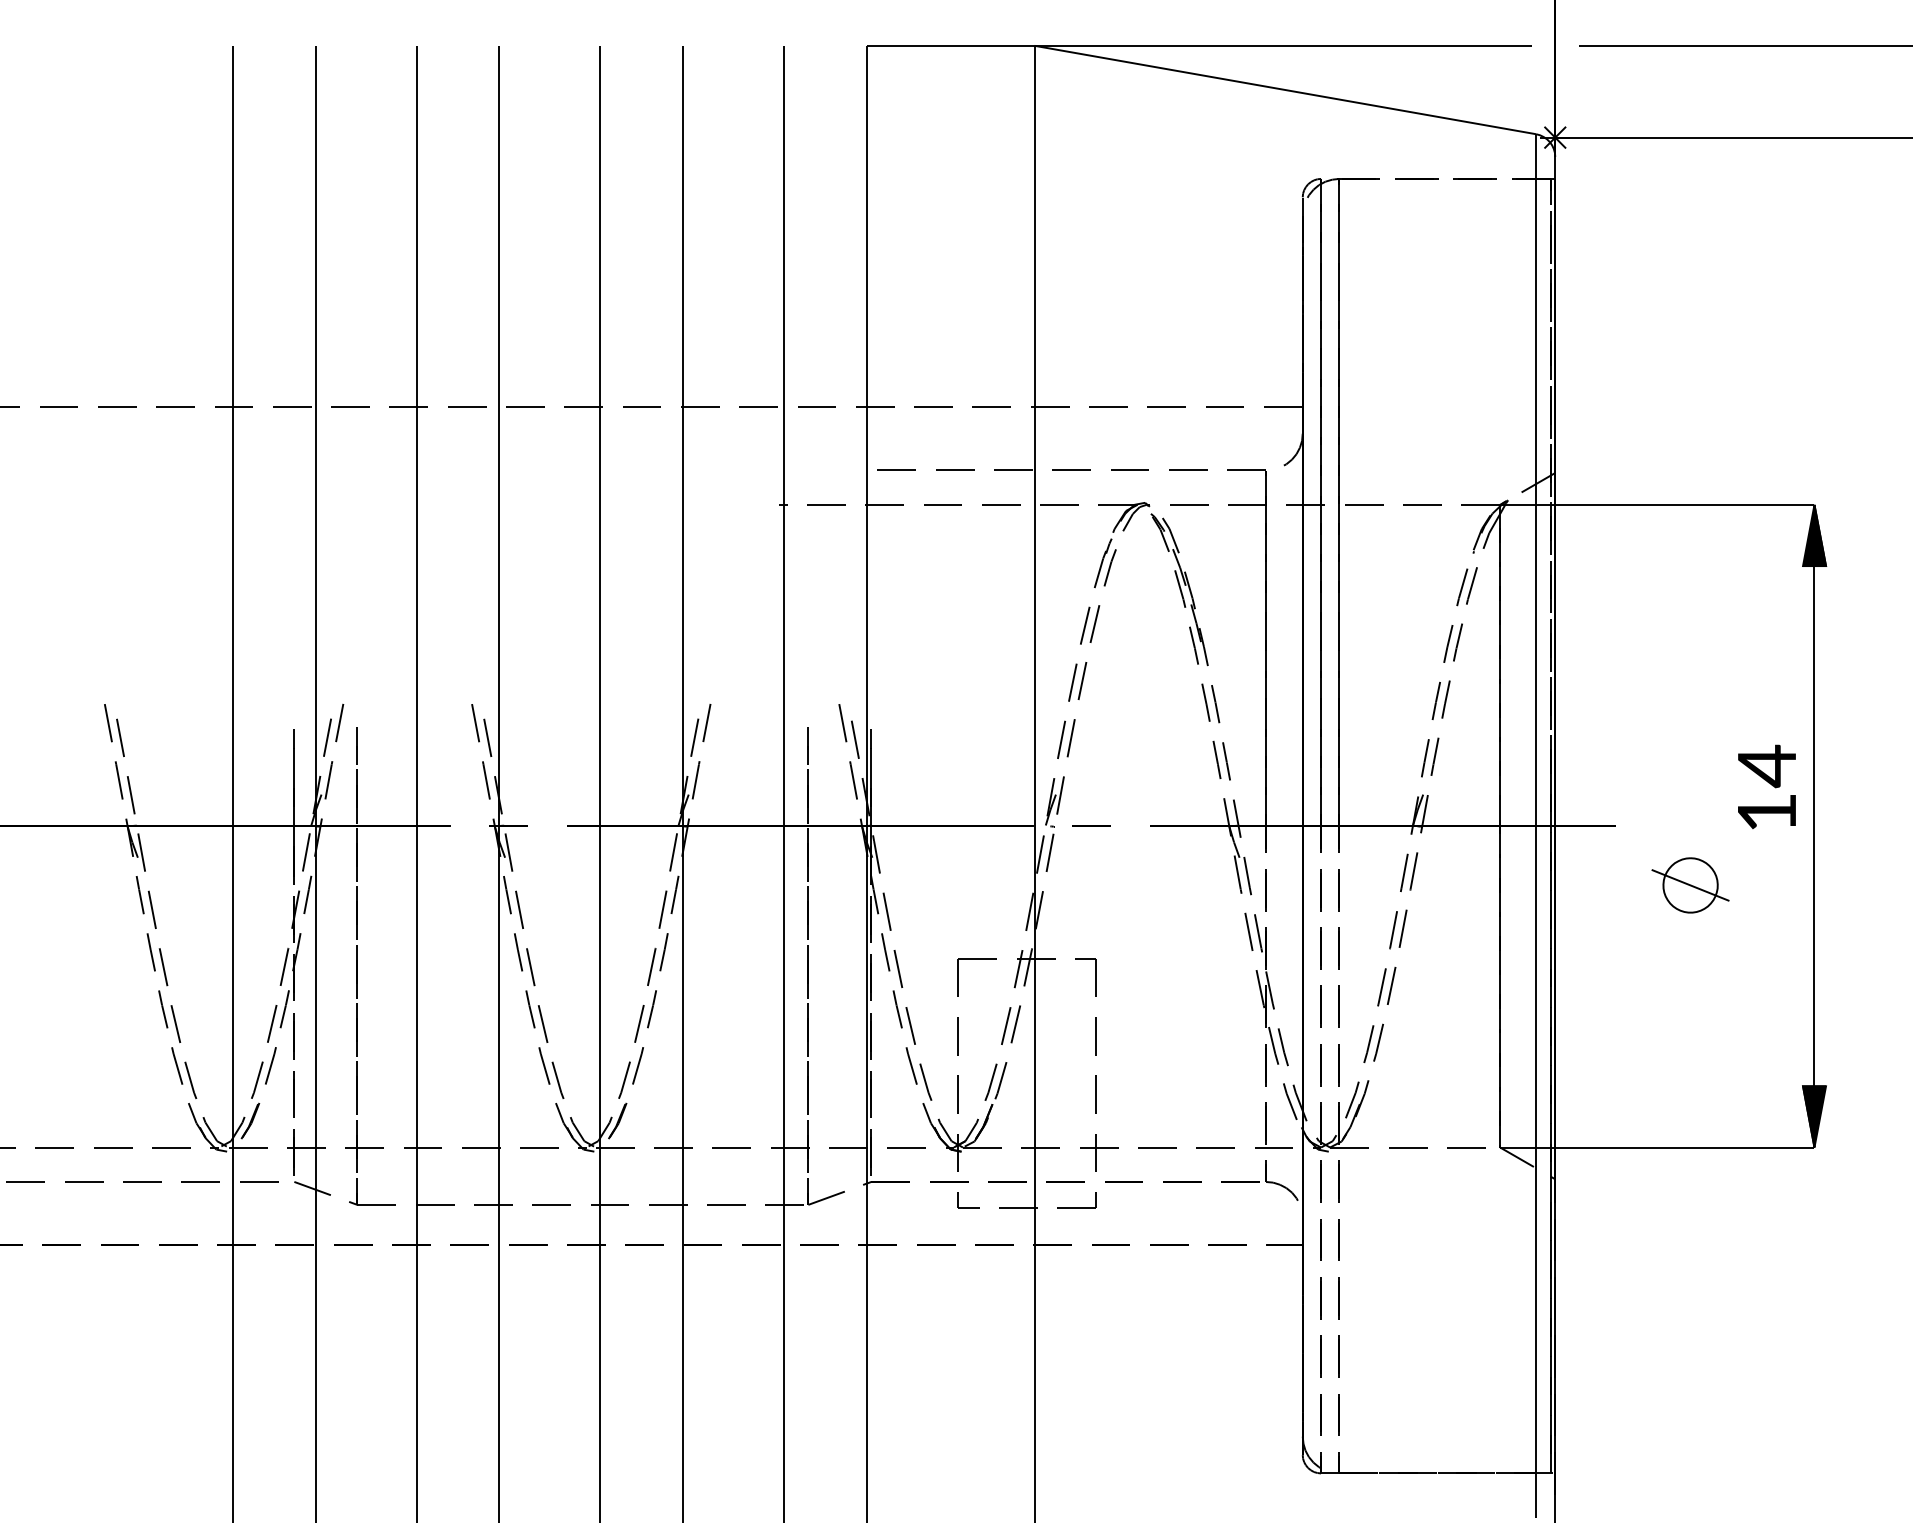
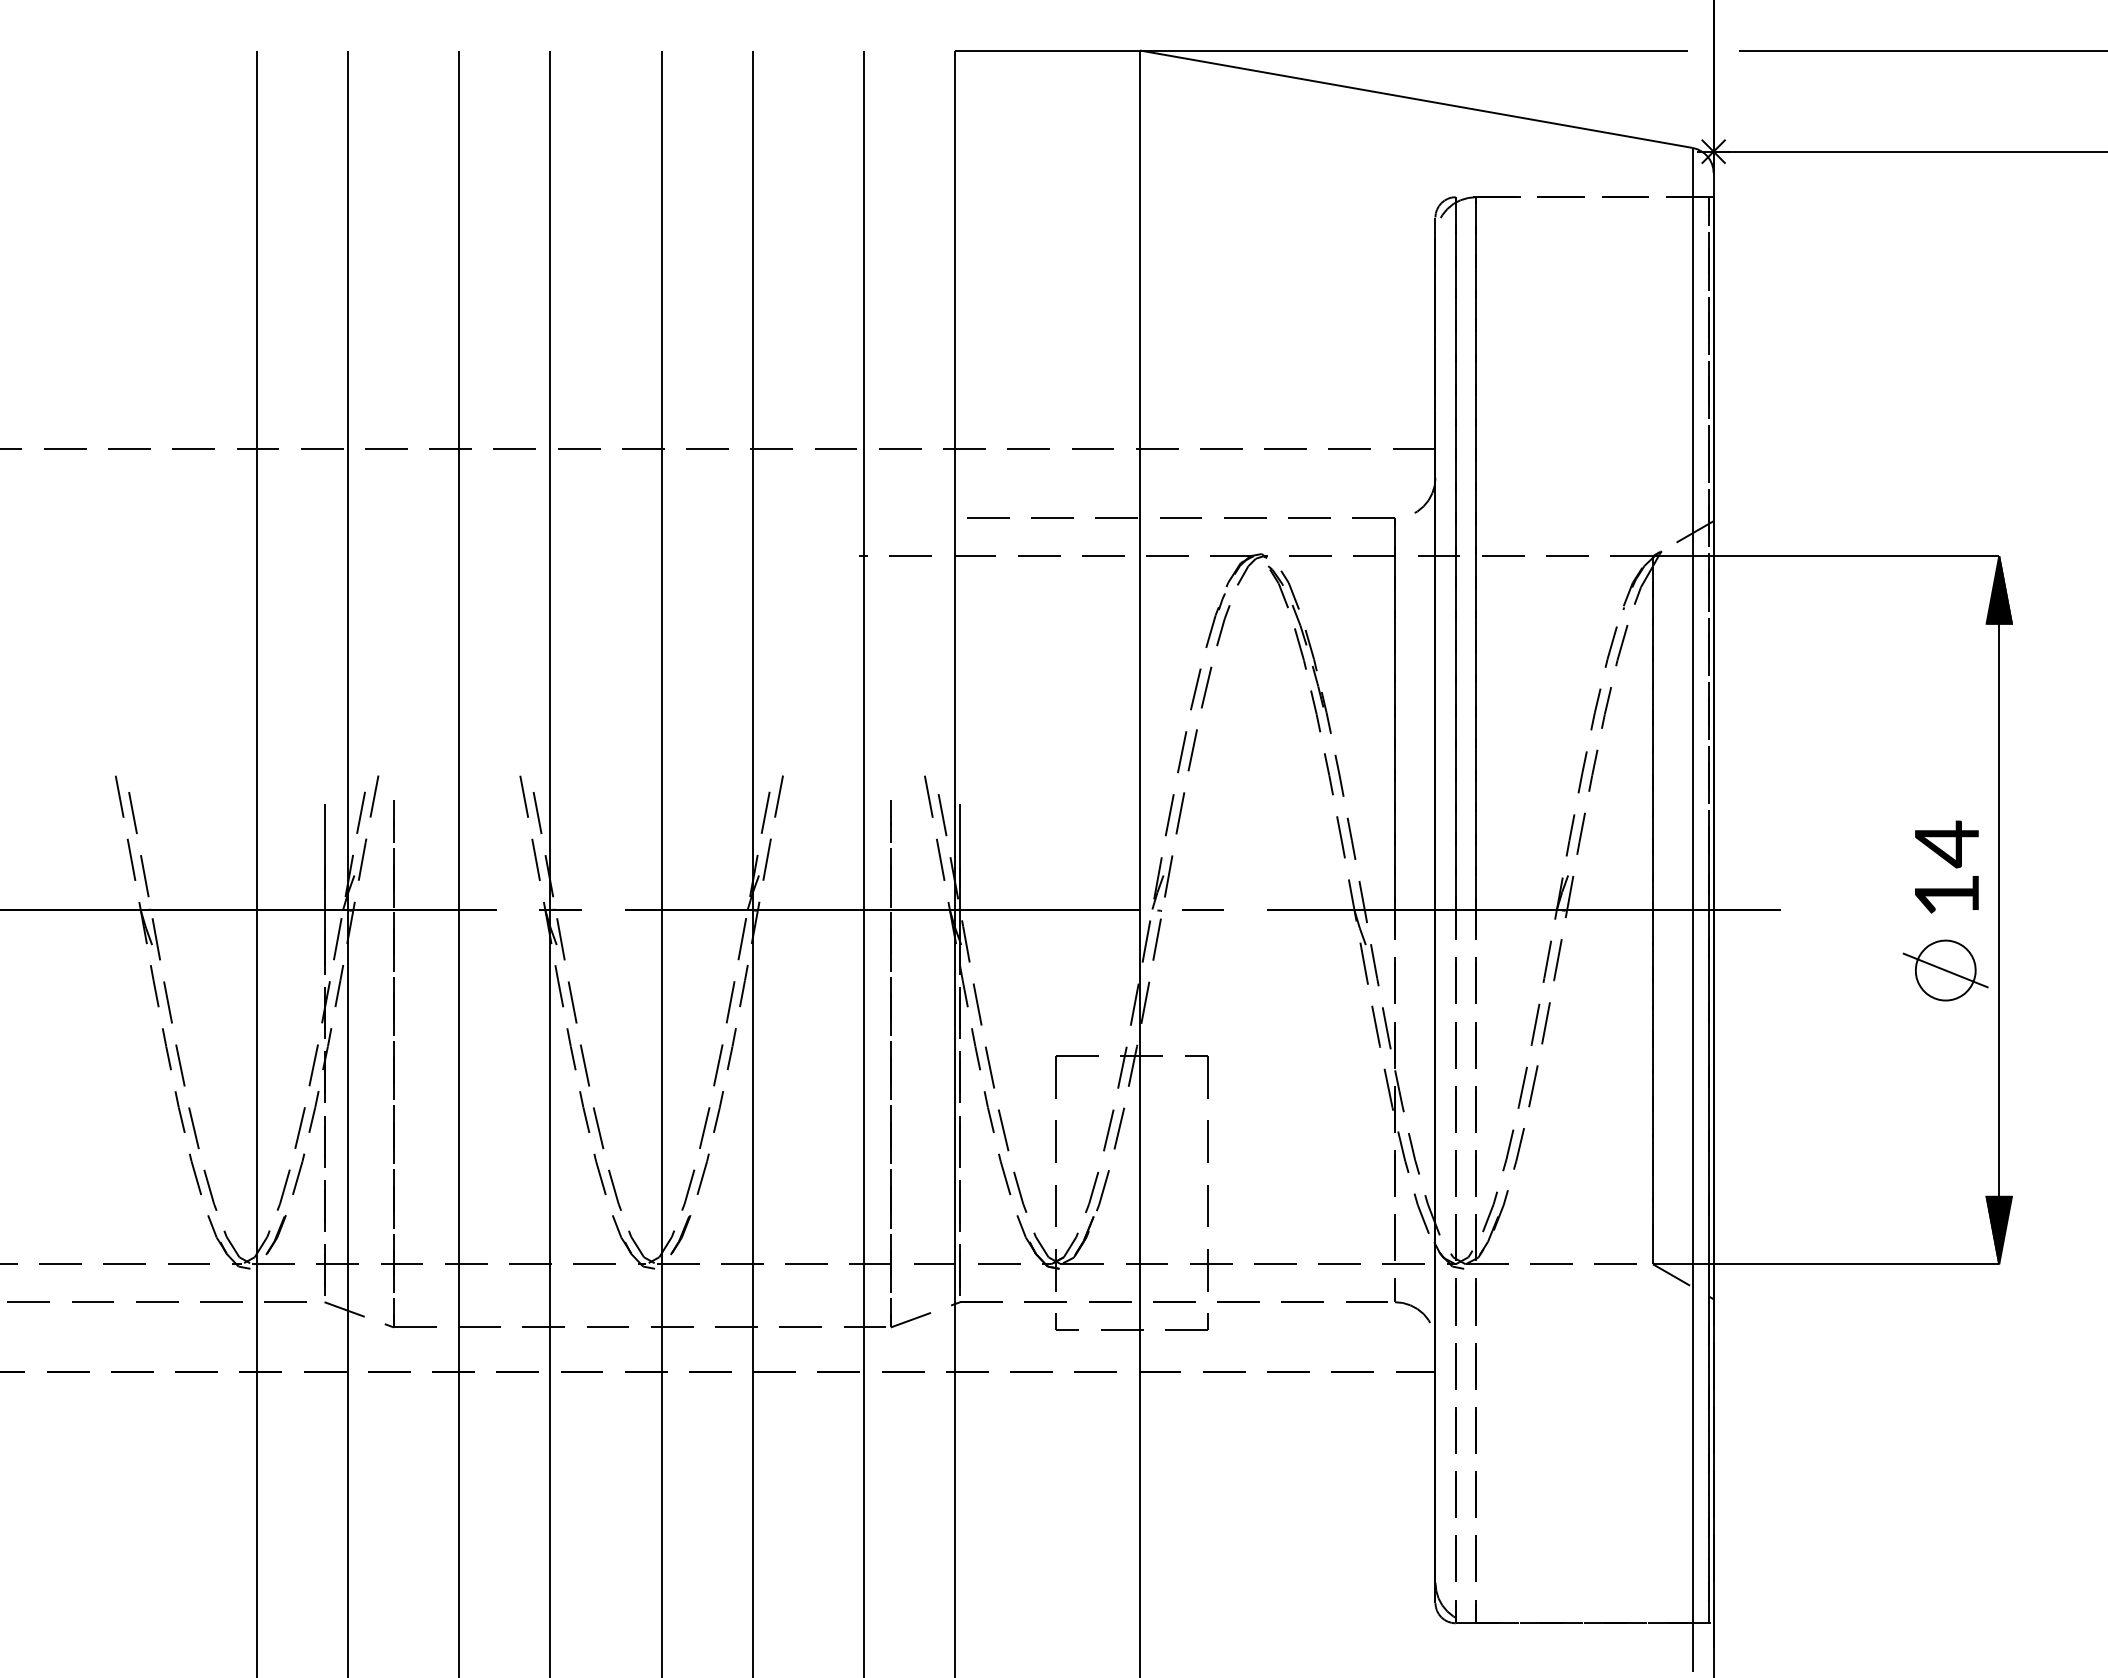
part: (1690, 885) -> (1945, 970), moved

